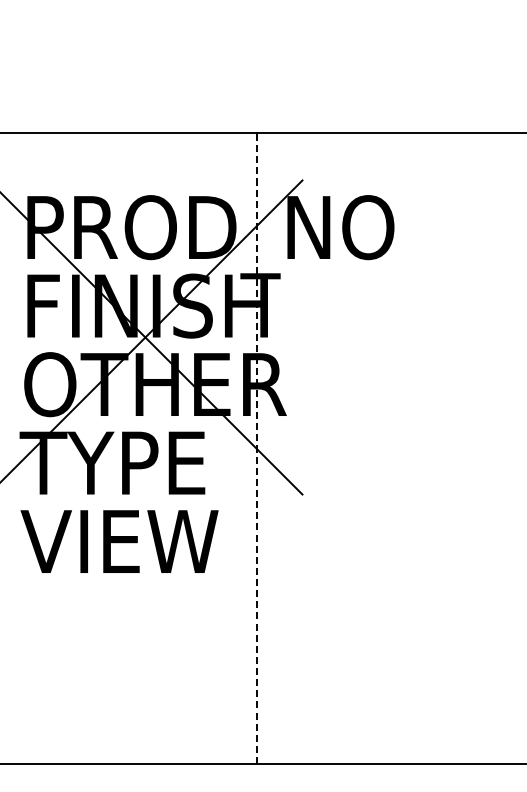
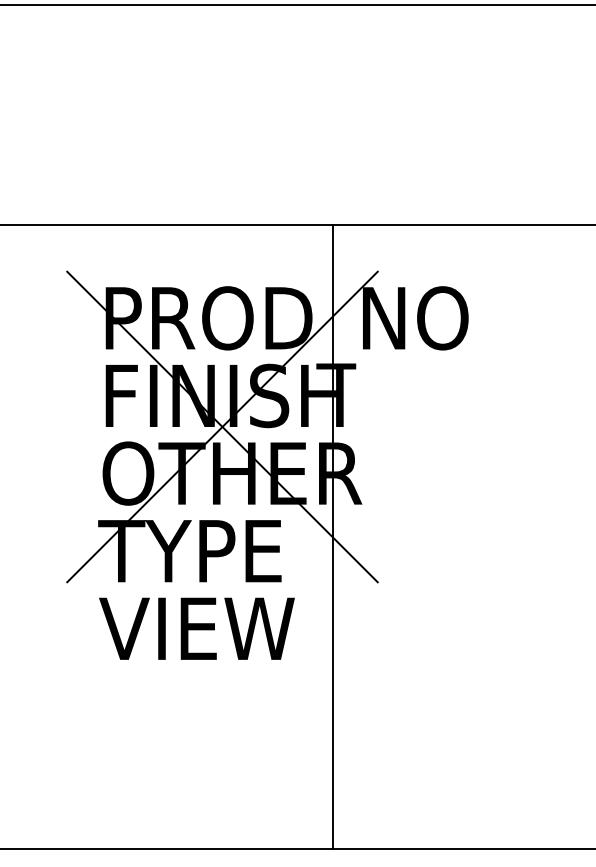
line: (256, 449) -> (332, 537), dashed -> solid

